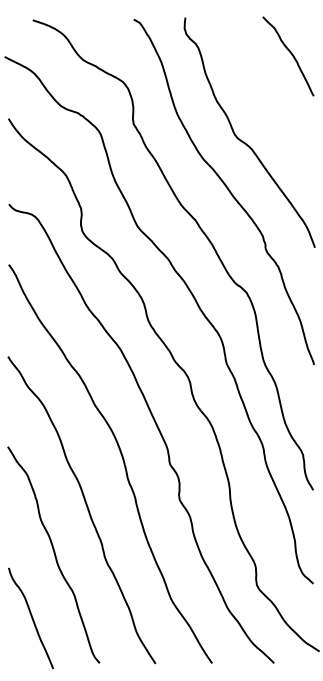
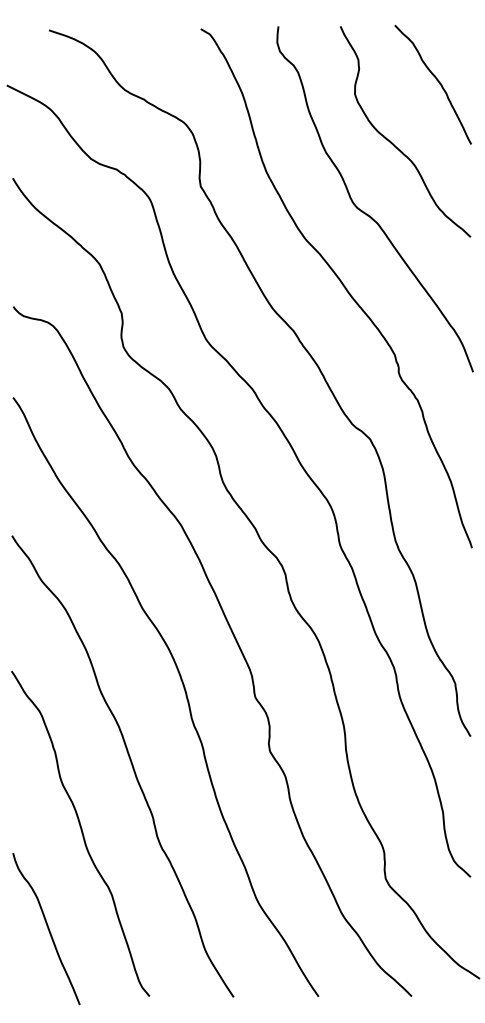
curve: (261, 94) -> (392, 141), added

